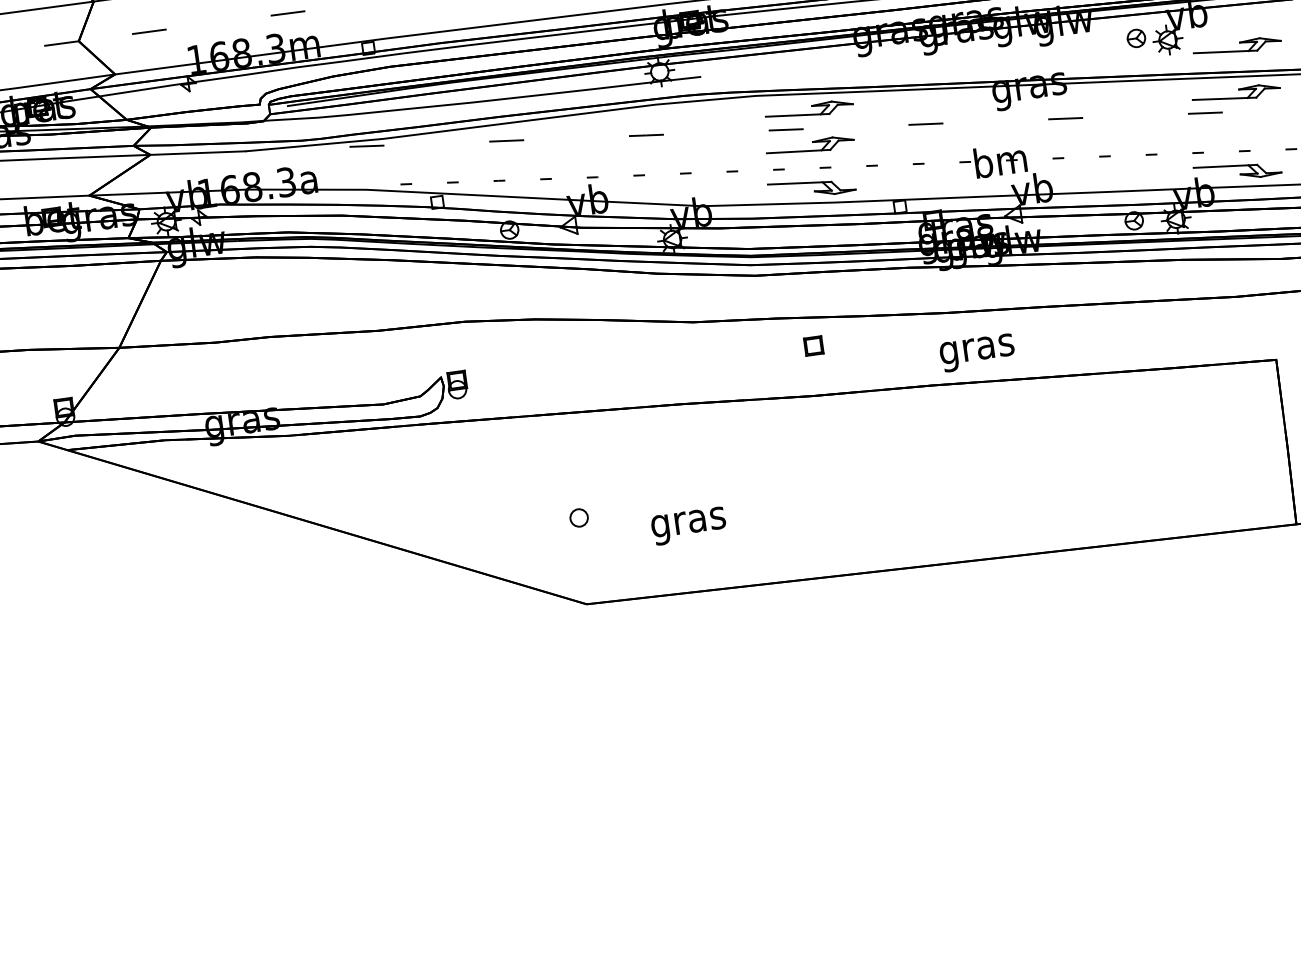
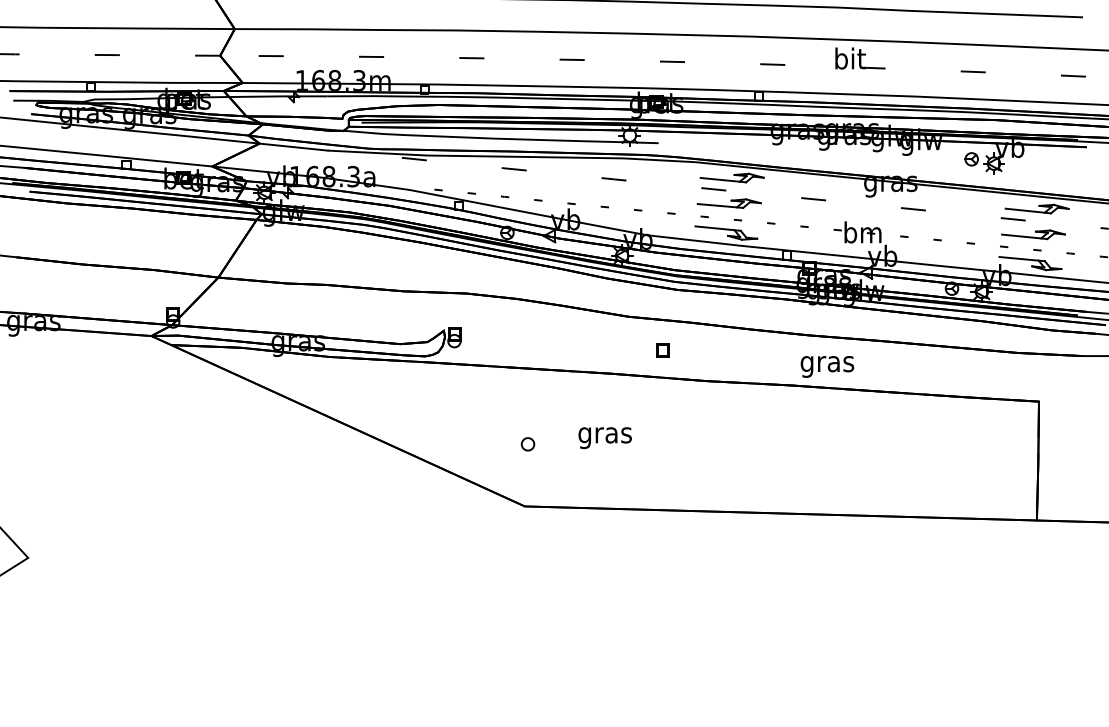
part: (1237, 46) -> (1033, 234), moved
part: (813, 345) -> (662, 350), moved
text: (688, 526) -> (604, 438), moved

